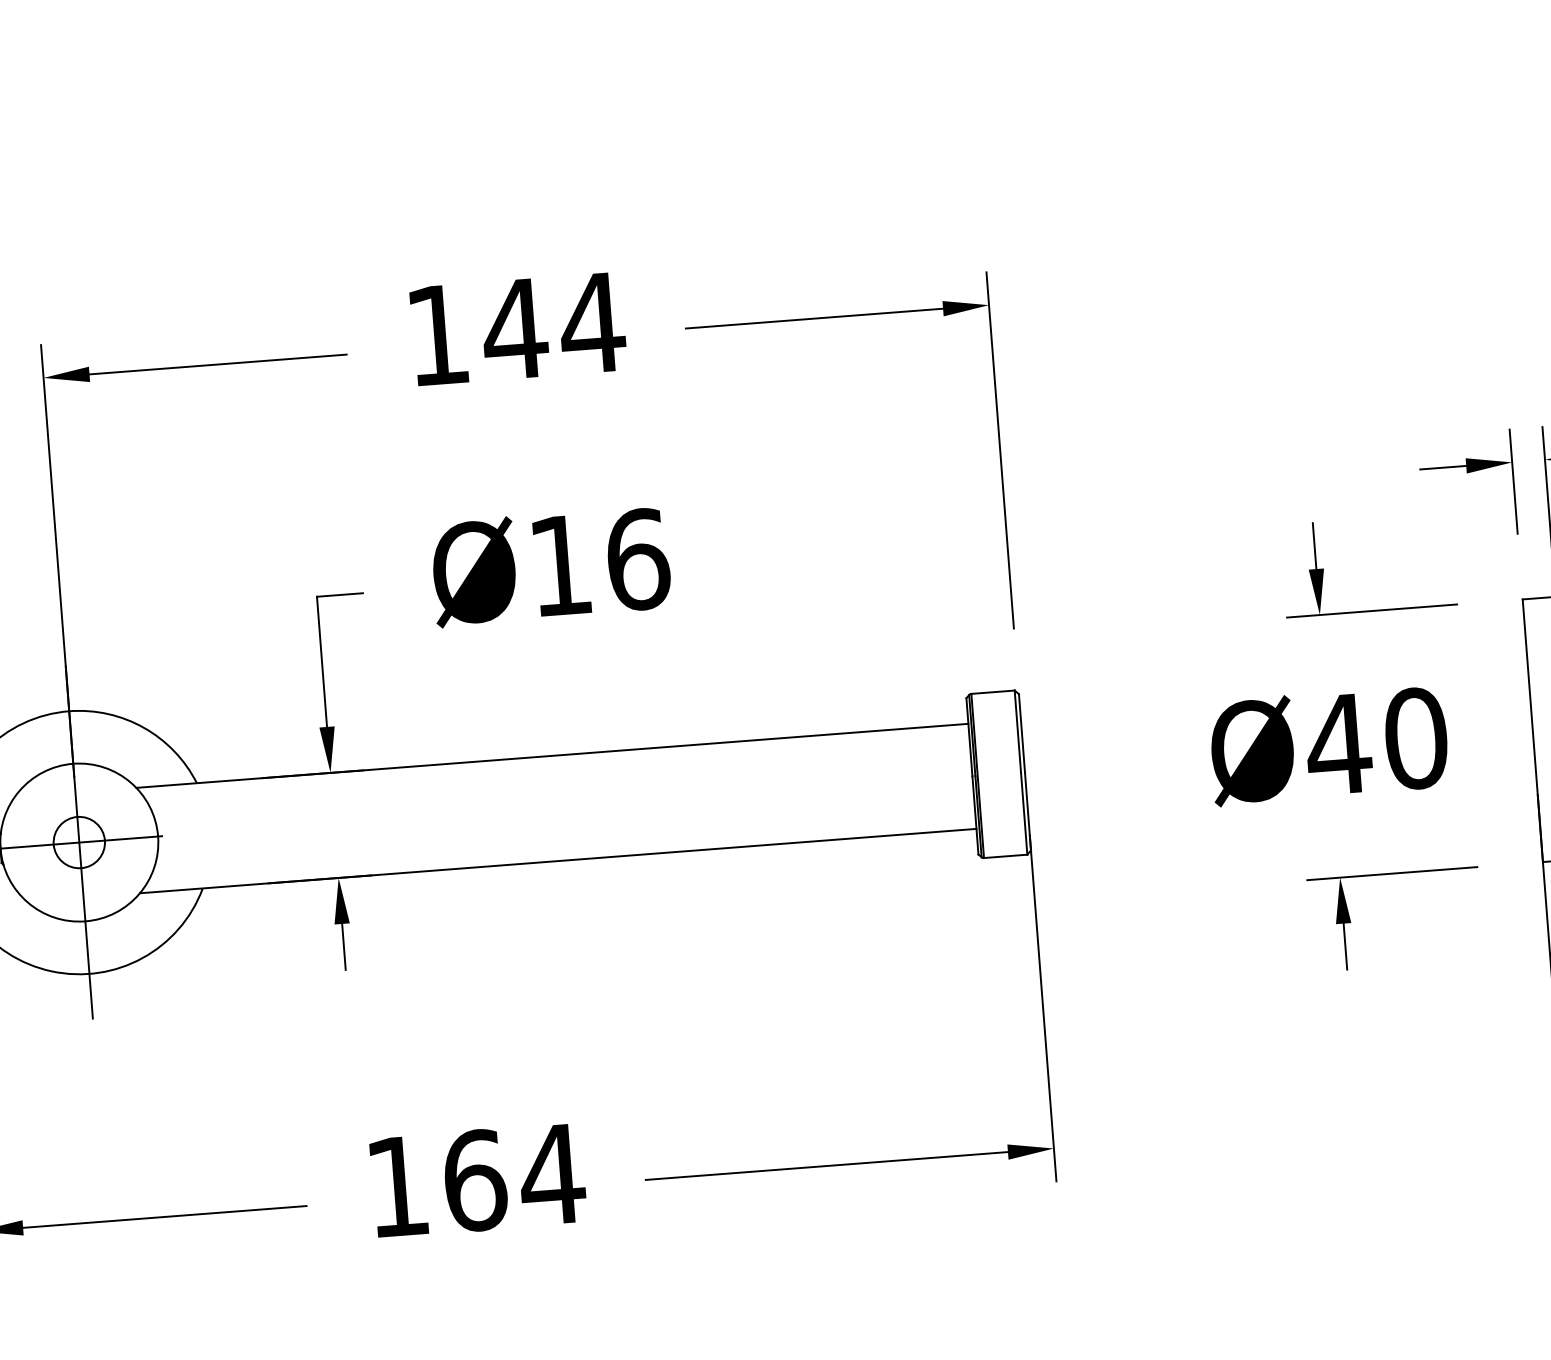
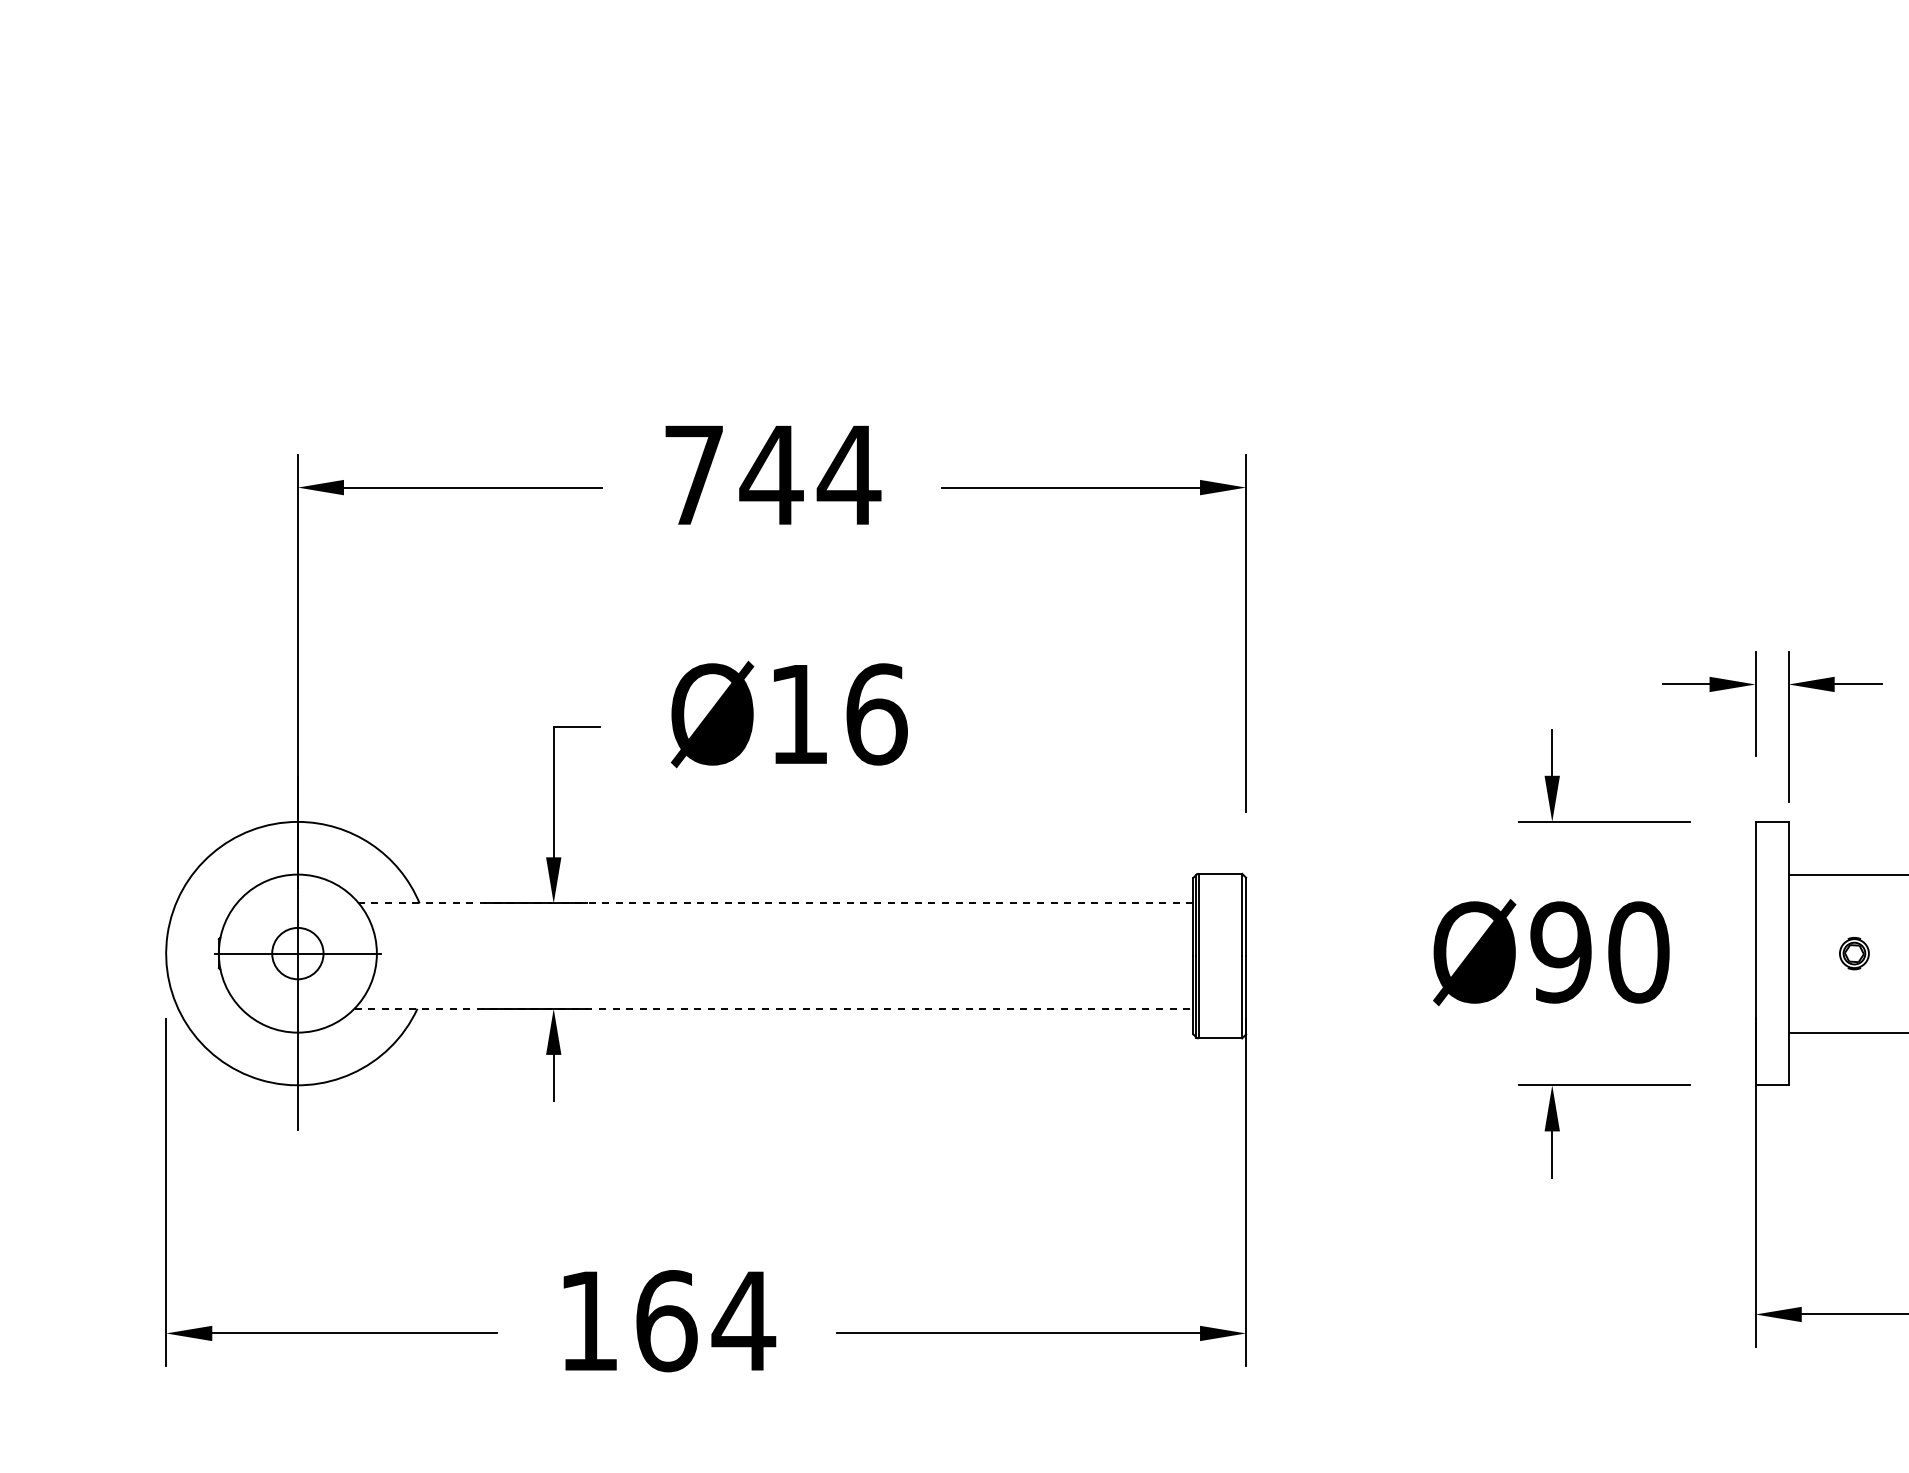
text: (437, 334) -> (693, 474), 144 -> 744
text: (1338, 744) -> (1560, 952), Ø40 -> Ø90
line: (551, 755) -> (775, 903), solid -> dashed
line: (558, 860) -> (774, 1008), solid -> dashed

